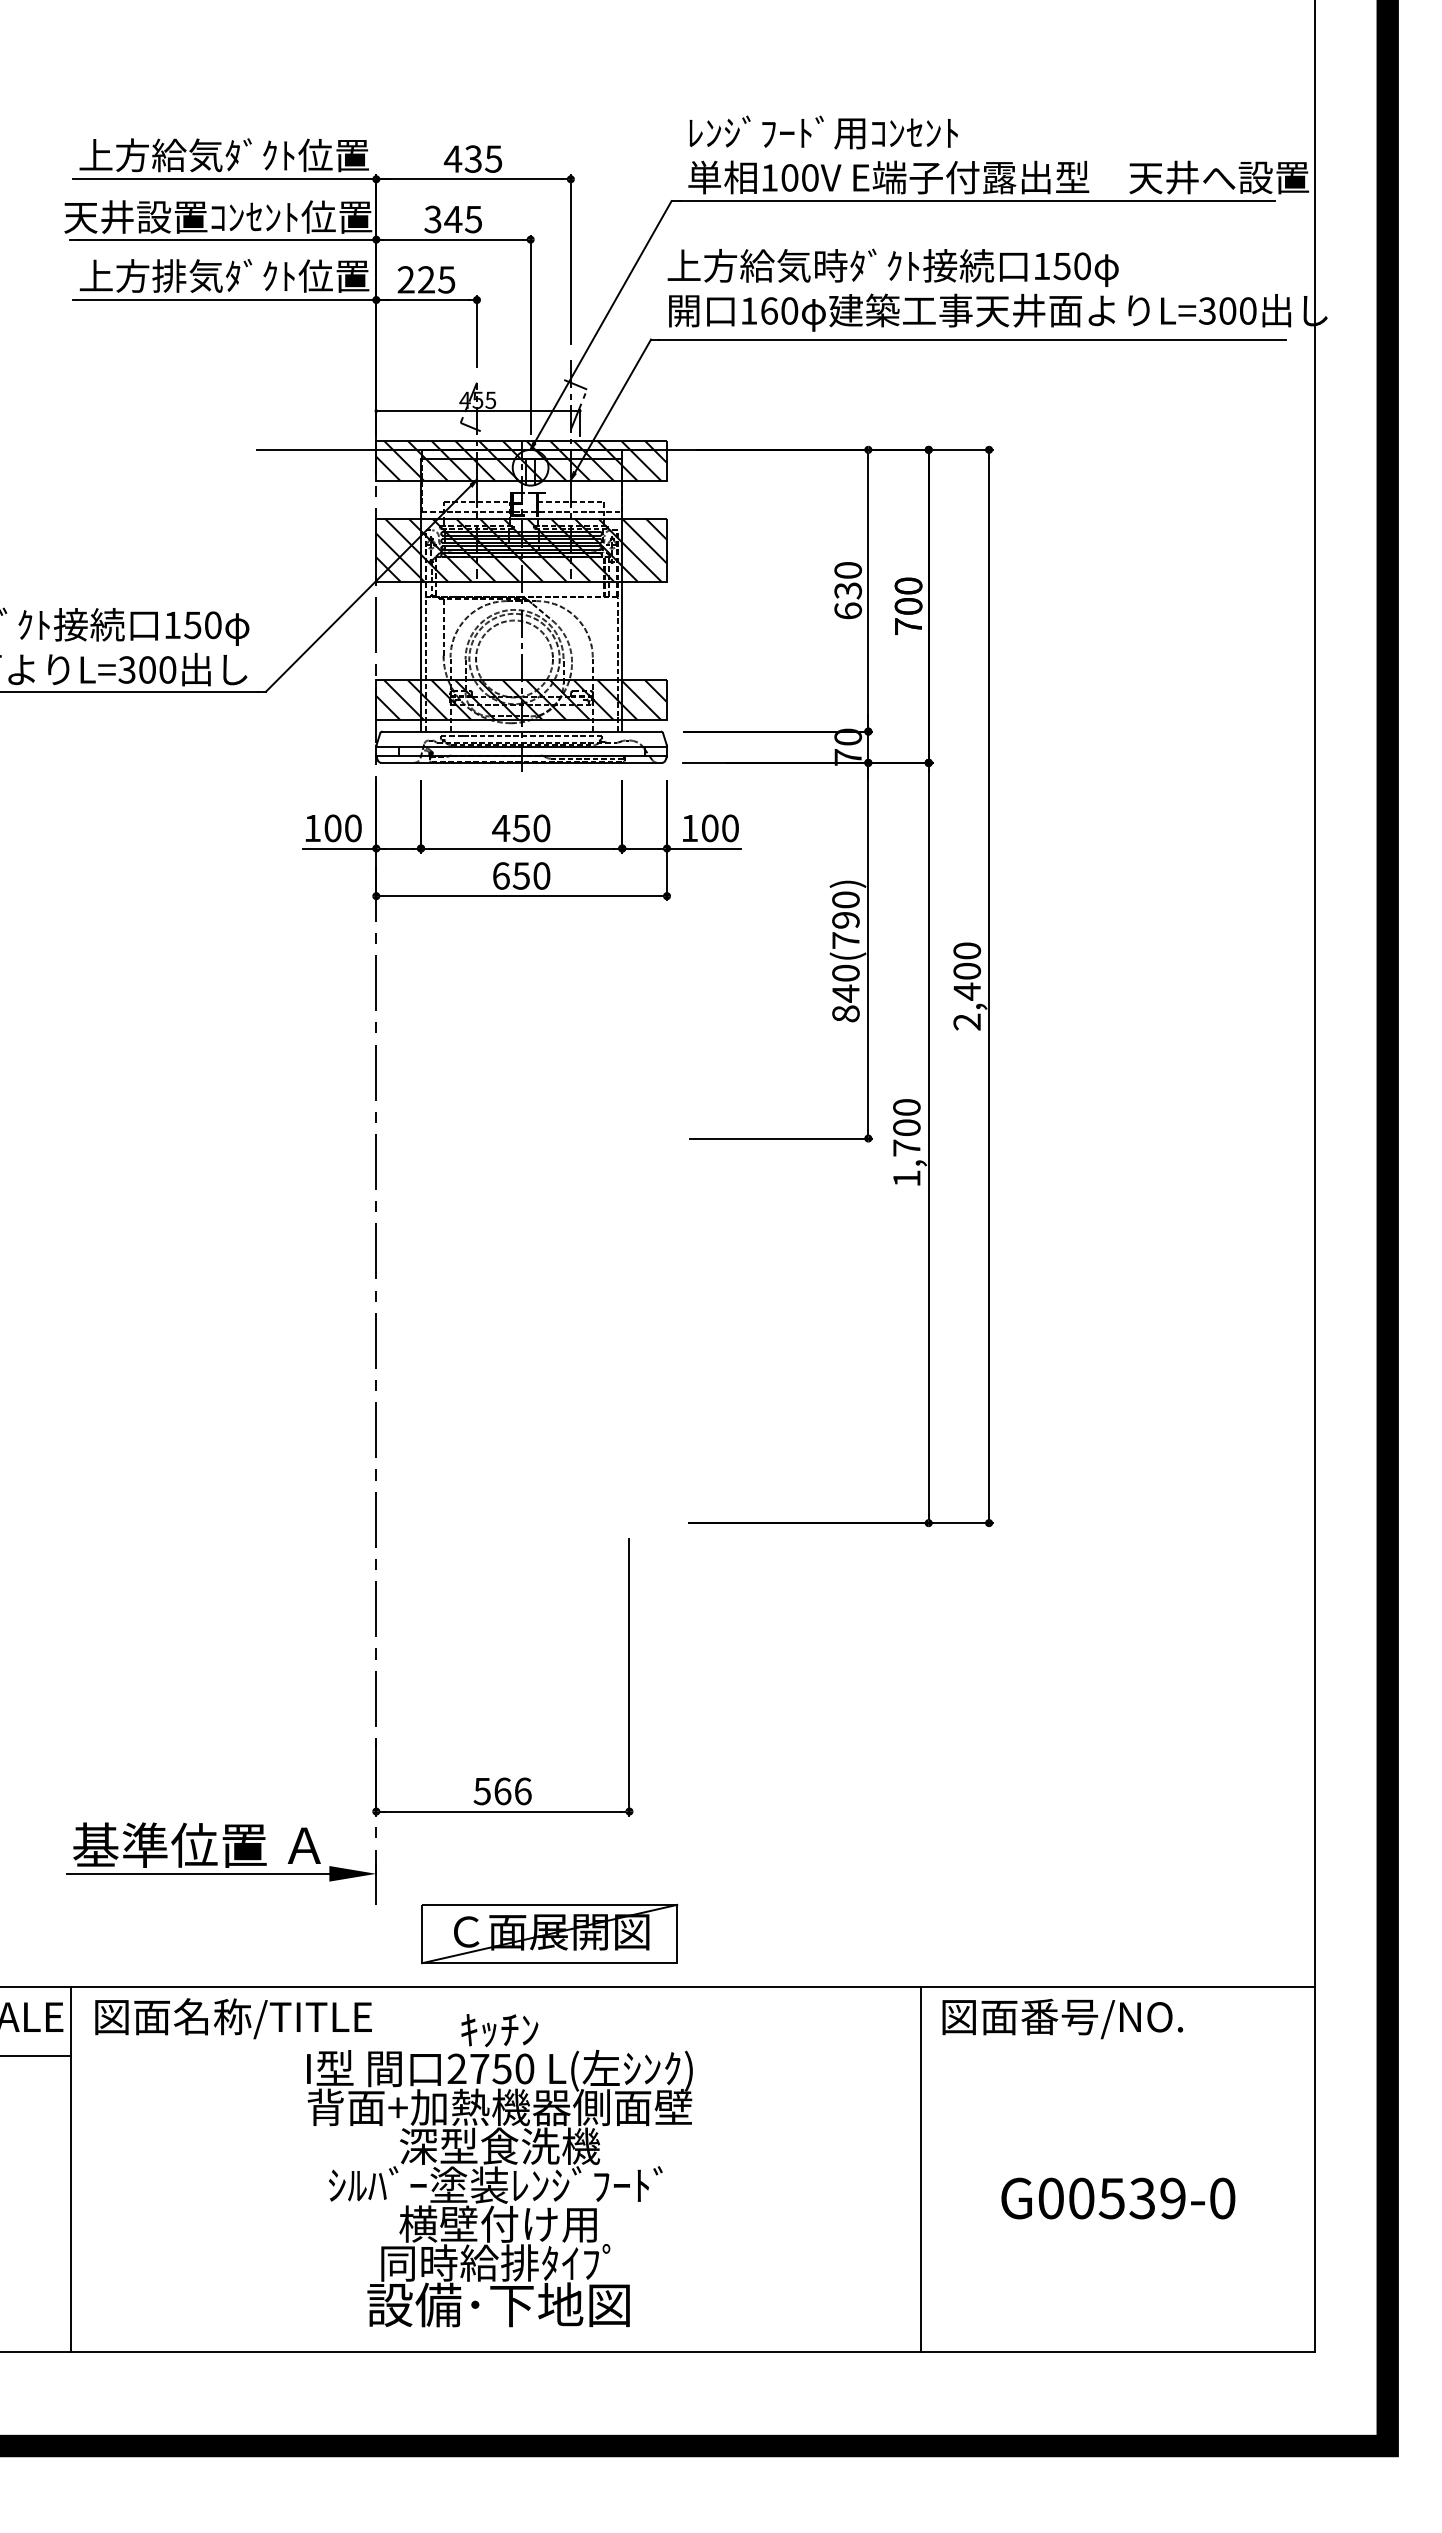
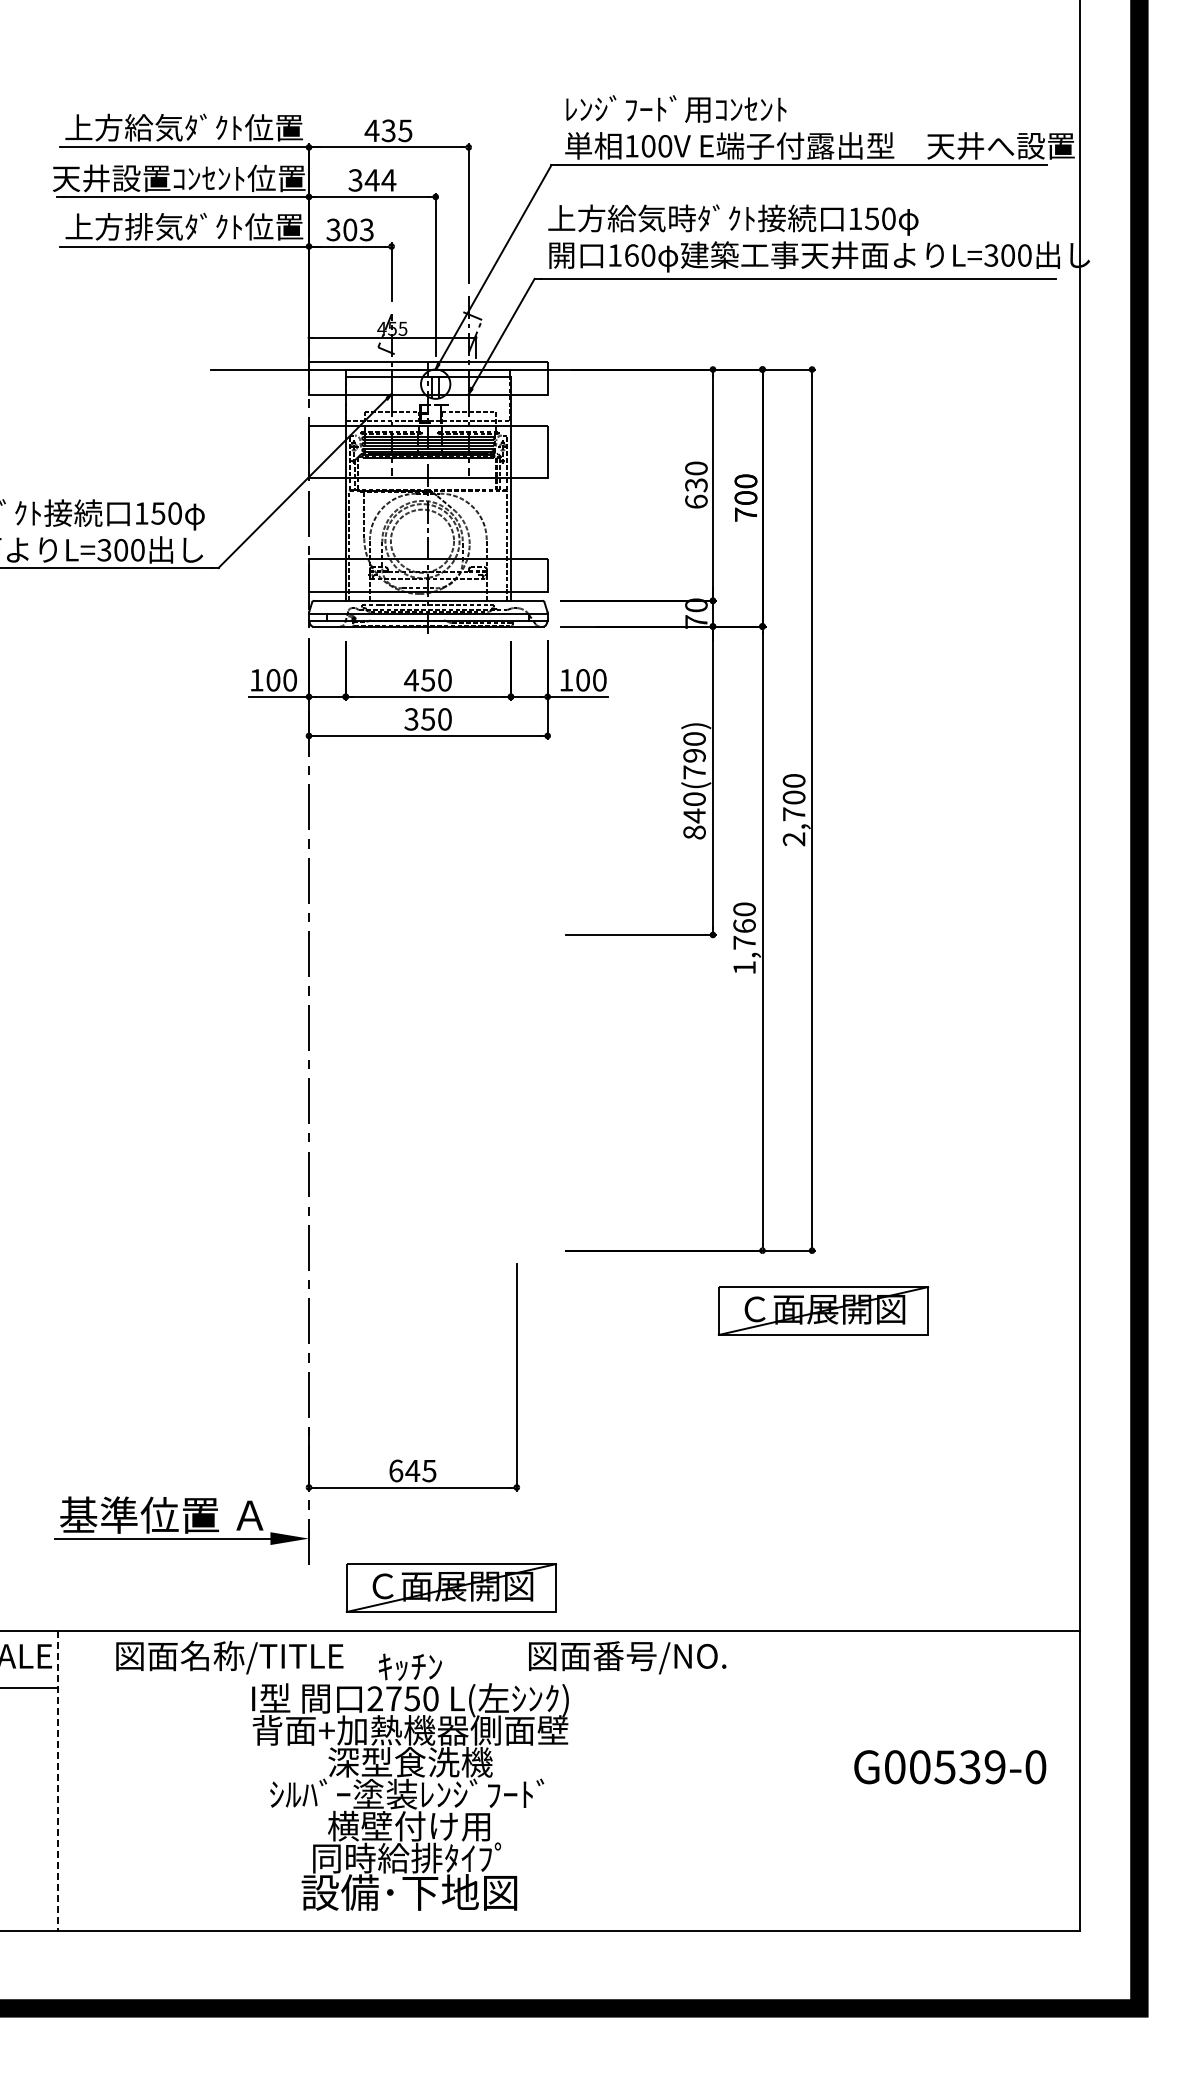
text: (473, 219) -> (388, 180), 345 -> 344
text: (425, 279) -> (349, 229), 225 -> 303
hatch: (521, 460) -> (428, 378), removed
hatch: (521, 549) -> (428, 451), removed
hatch: (521, 699) -> (428, 574), removed
text: (501, 876) -> (411, 719), 650 -> 350
text: (967, 990) -> (794, 813), 2,400 -> 2,700
text: (906, 1127) -> (744, 925), 1,700 -> 1,760
part: (1002, 1595) -> (823, 1310), added
text: (502, 1790) -> (412, 1470), 566 -> 645
text: (233, 2018) -> (229, 1657), moved
text: (1062, 2018) -> (627, 1657), moved
line: (71, 2169) -> (58, 1781), solid -> dashed
line: (921, 2169) -> (756, 1781), removed
text: (1118, 2198) -> (950, 1767), moved

